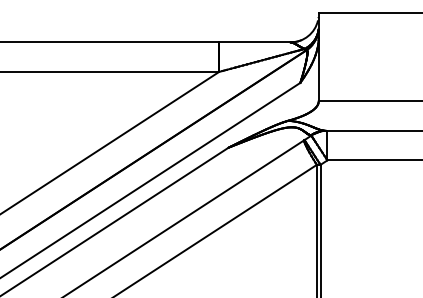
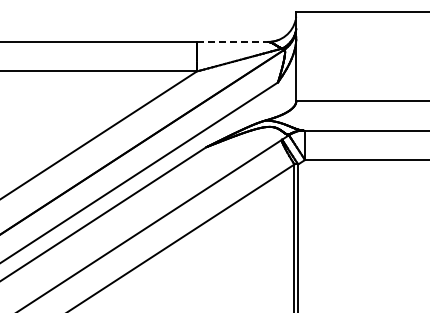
line: (254, 41) -> (232, 41), solid -> dashed

